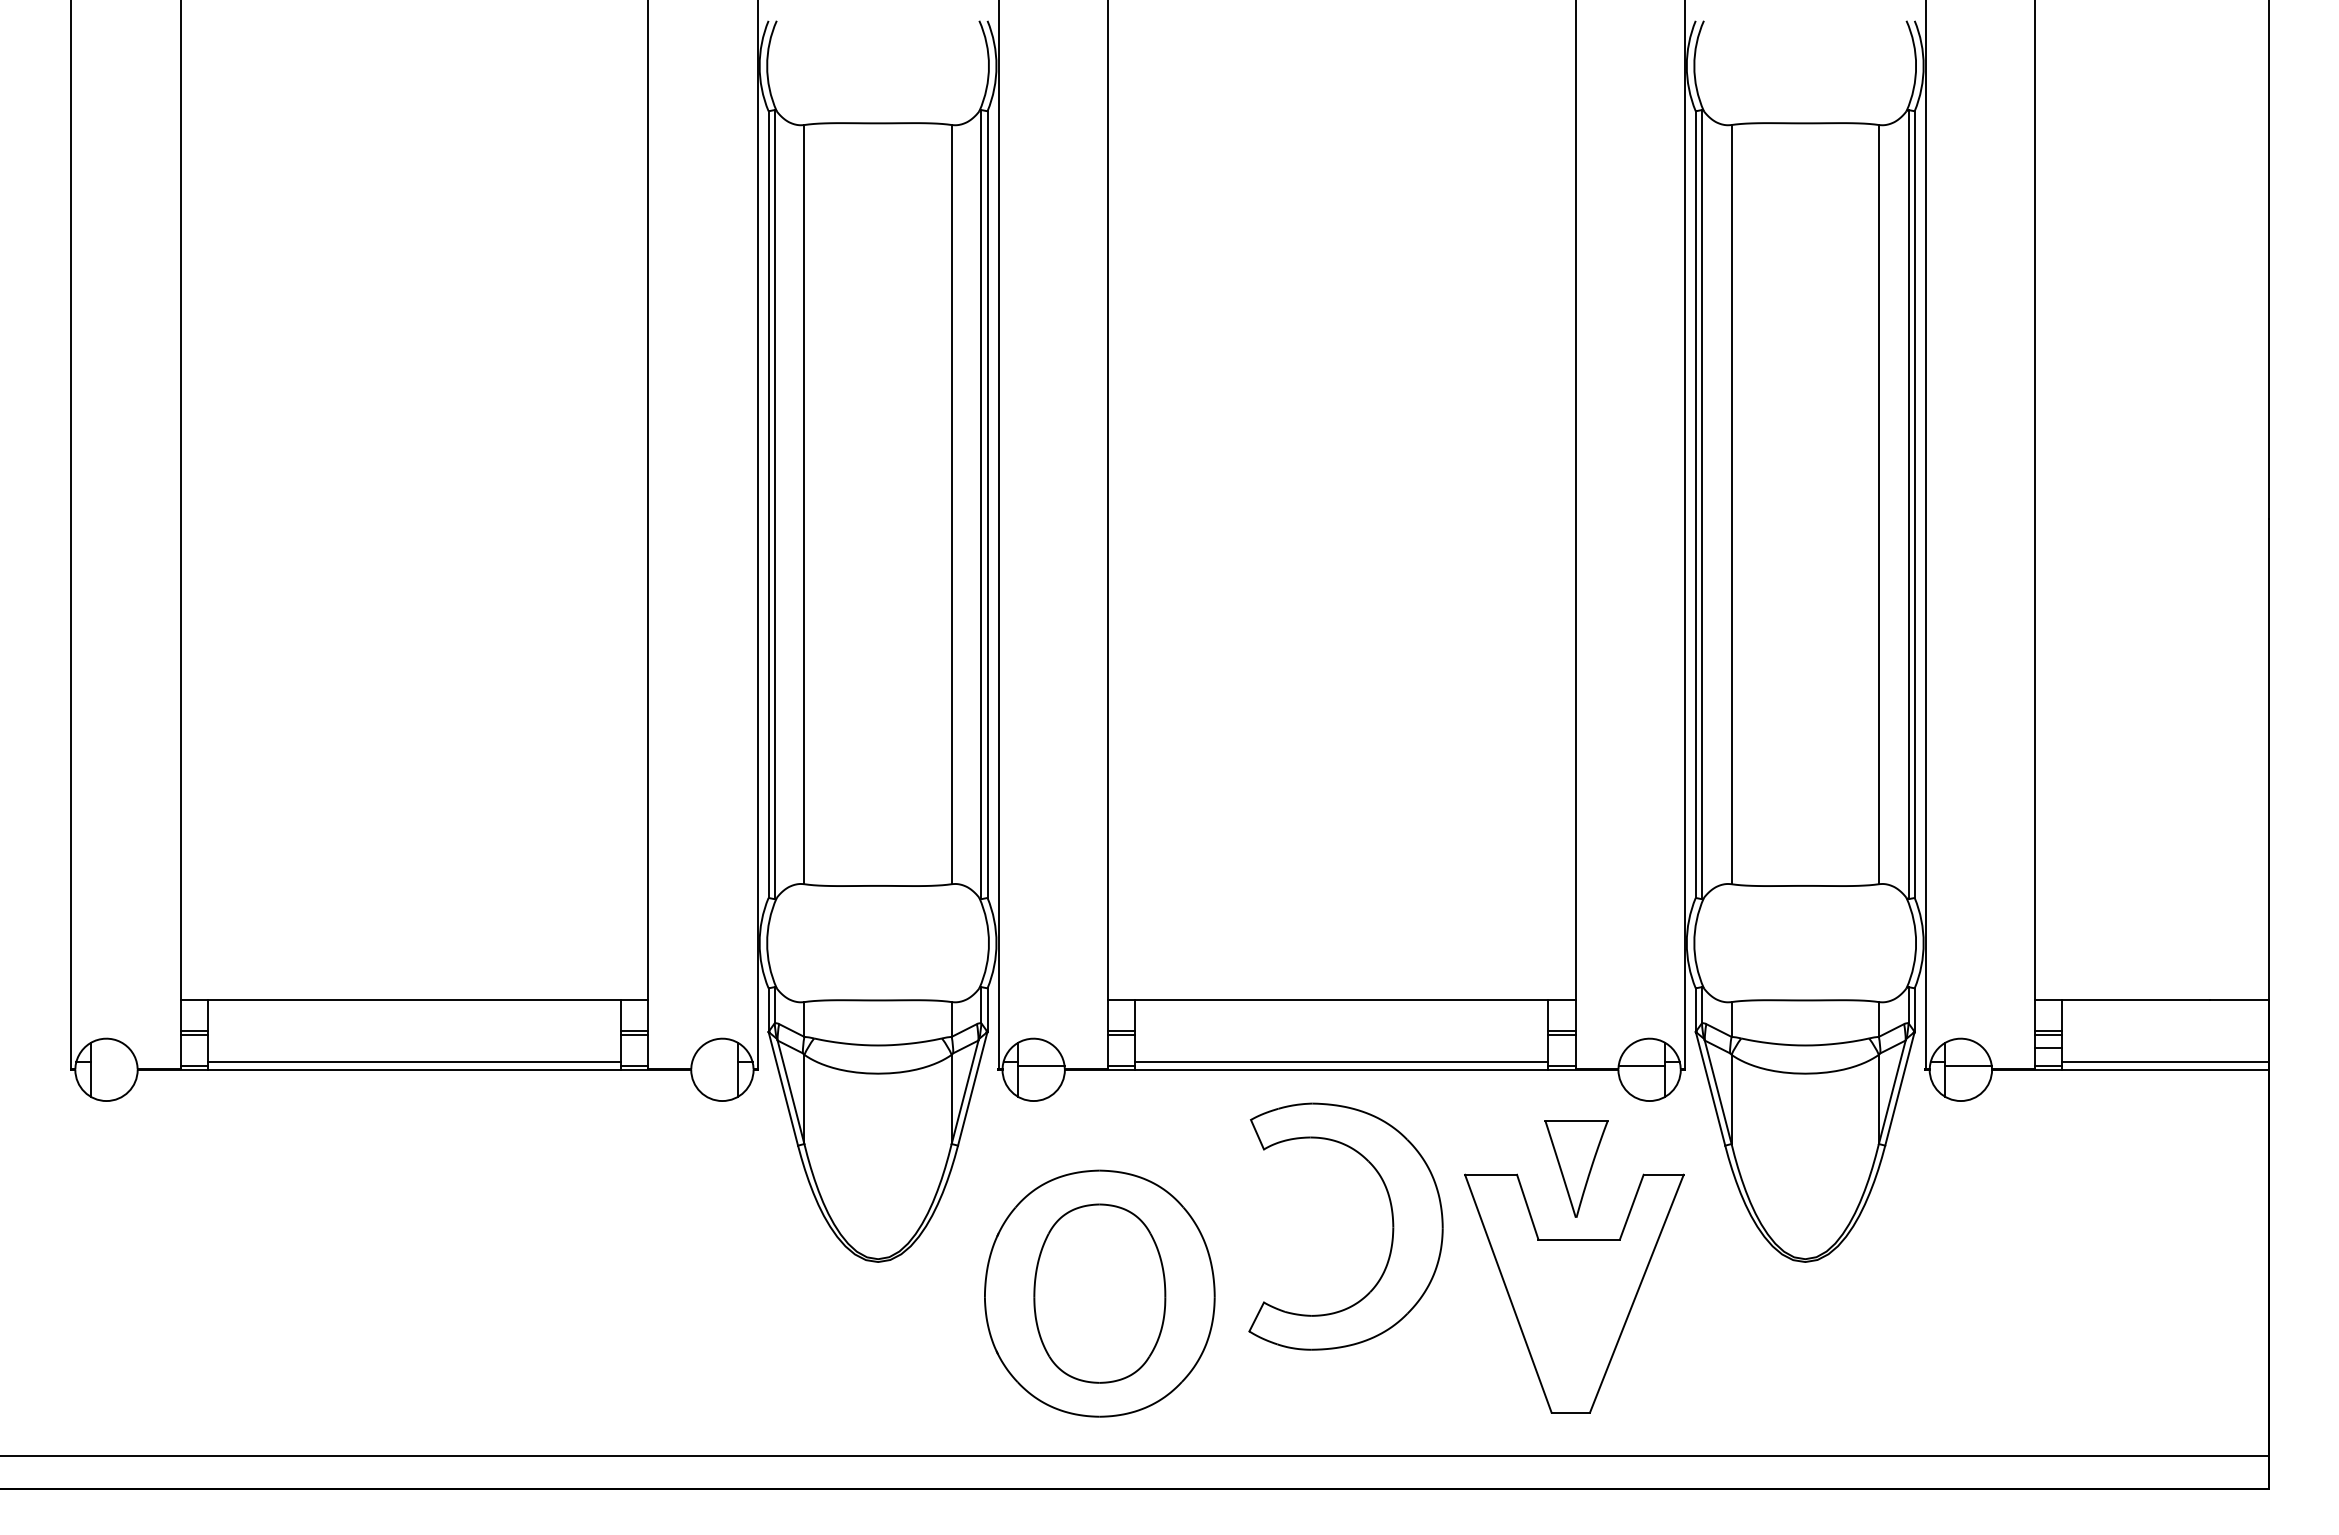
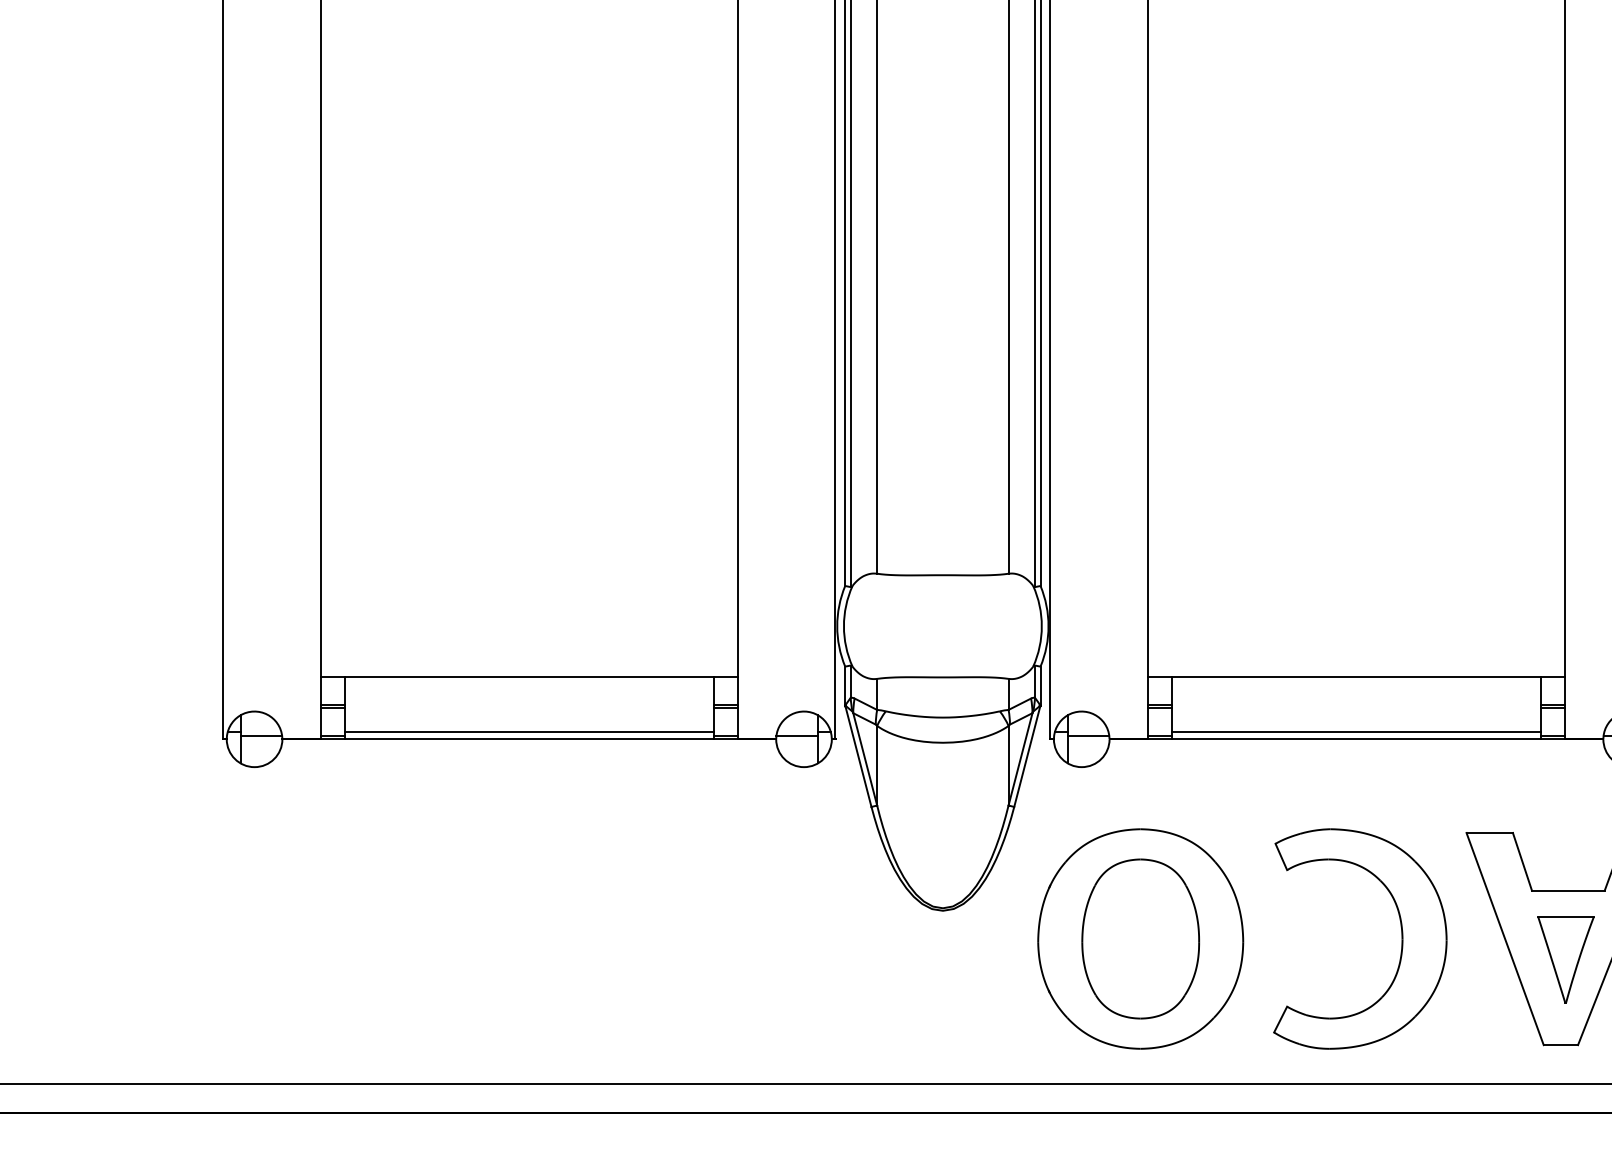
line: (113, 1065) -> (260, 735), added
line: (714, 1065) -> (796, 735), added
part: (1576, 1168) -> (1565, 959), moved
part: (1392, 1226) -> (1401, 938), moved

